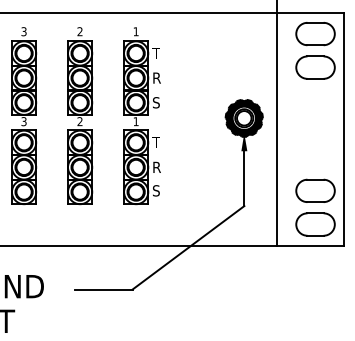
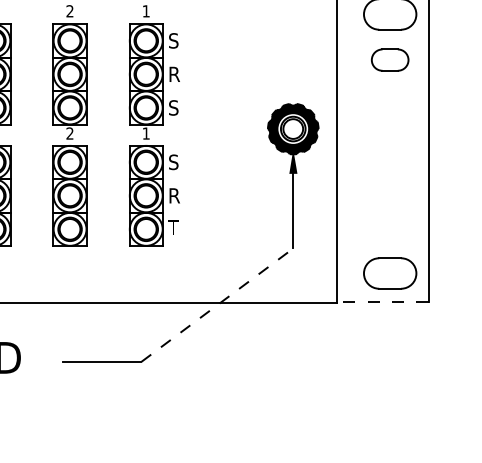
text: (155, 53) -> (172, 40), T -> S
part: (315, 67) -> (390, 59), size x0.7
text: (155, 142) -> (172, 161), T -> S
text: (155, 190) -> (172, 227), S -> T
part: (315, 190) -> (390, 227), removed
line: (310, 245) -> (383, 302), solid -> dashed
line: (188, 247) -> (217, 304), solid -> dashed

